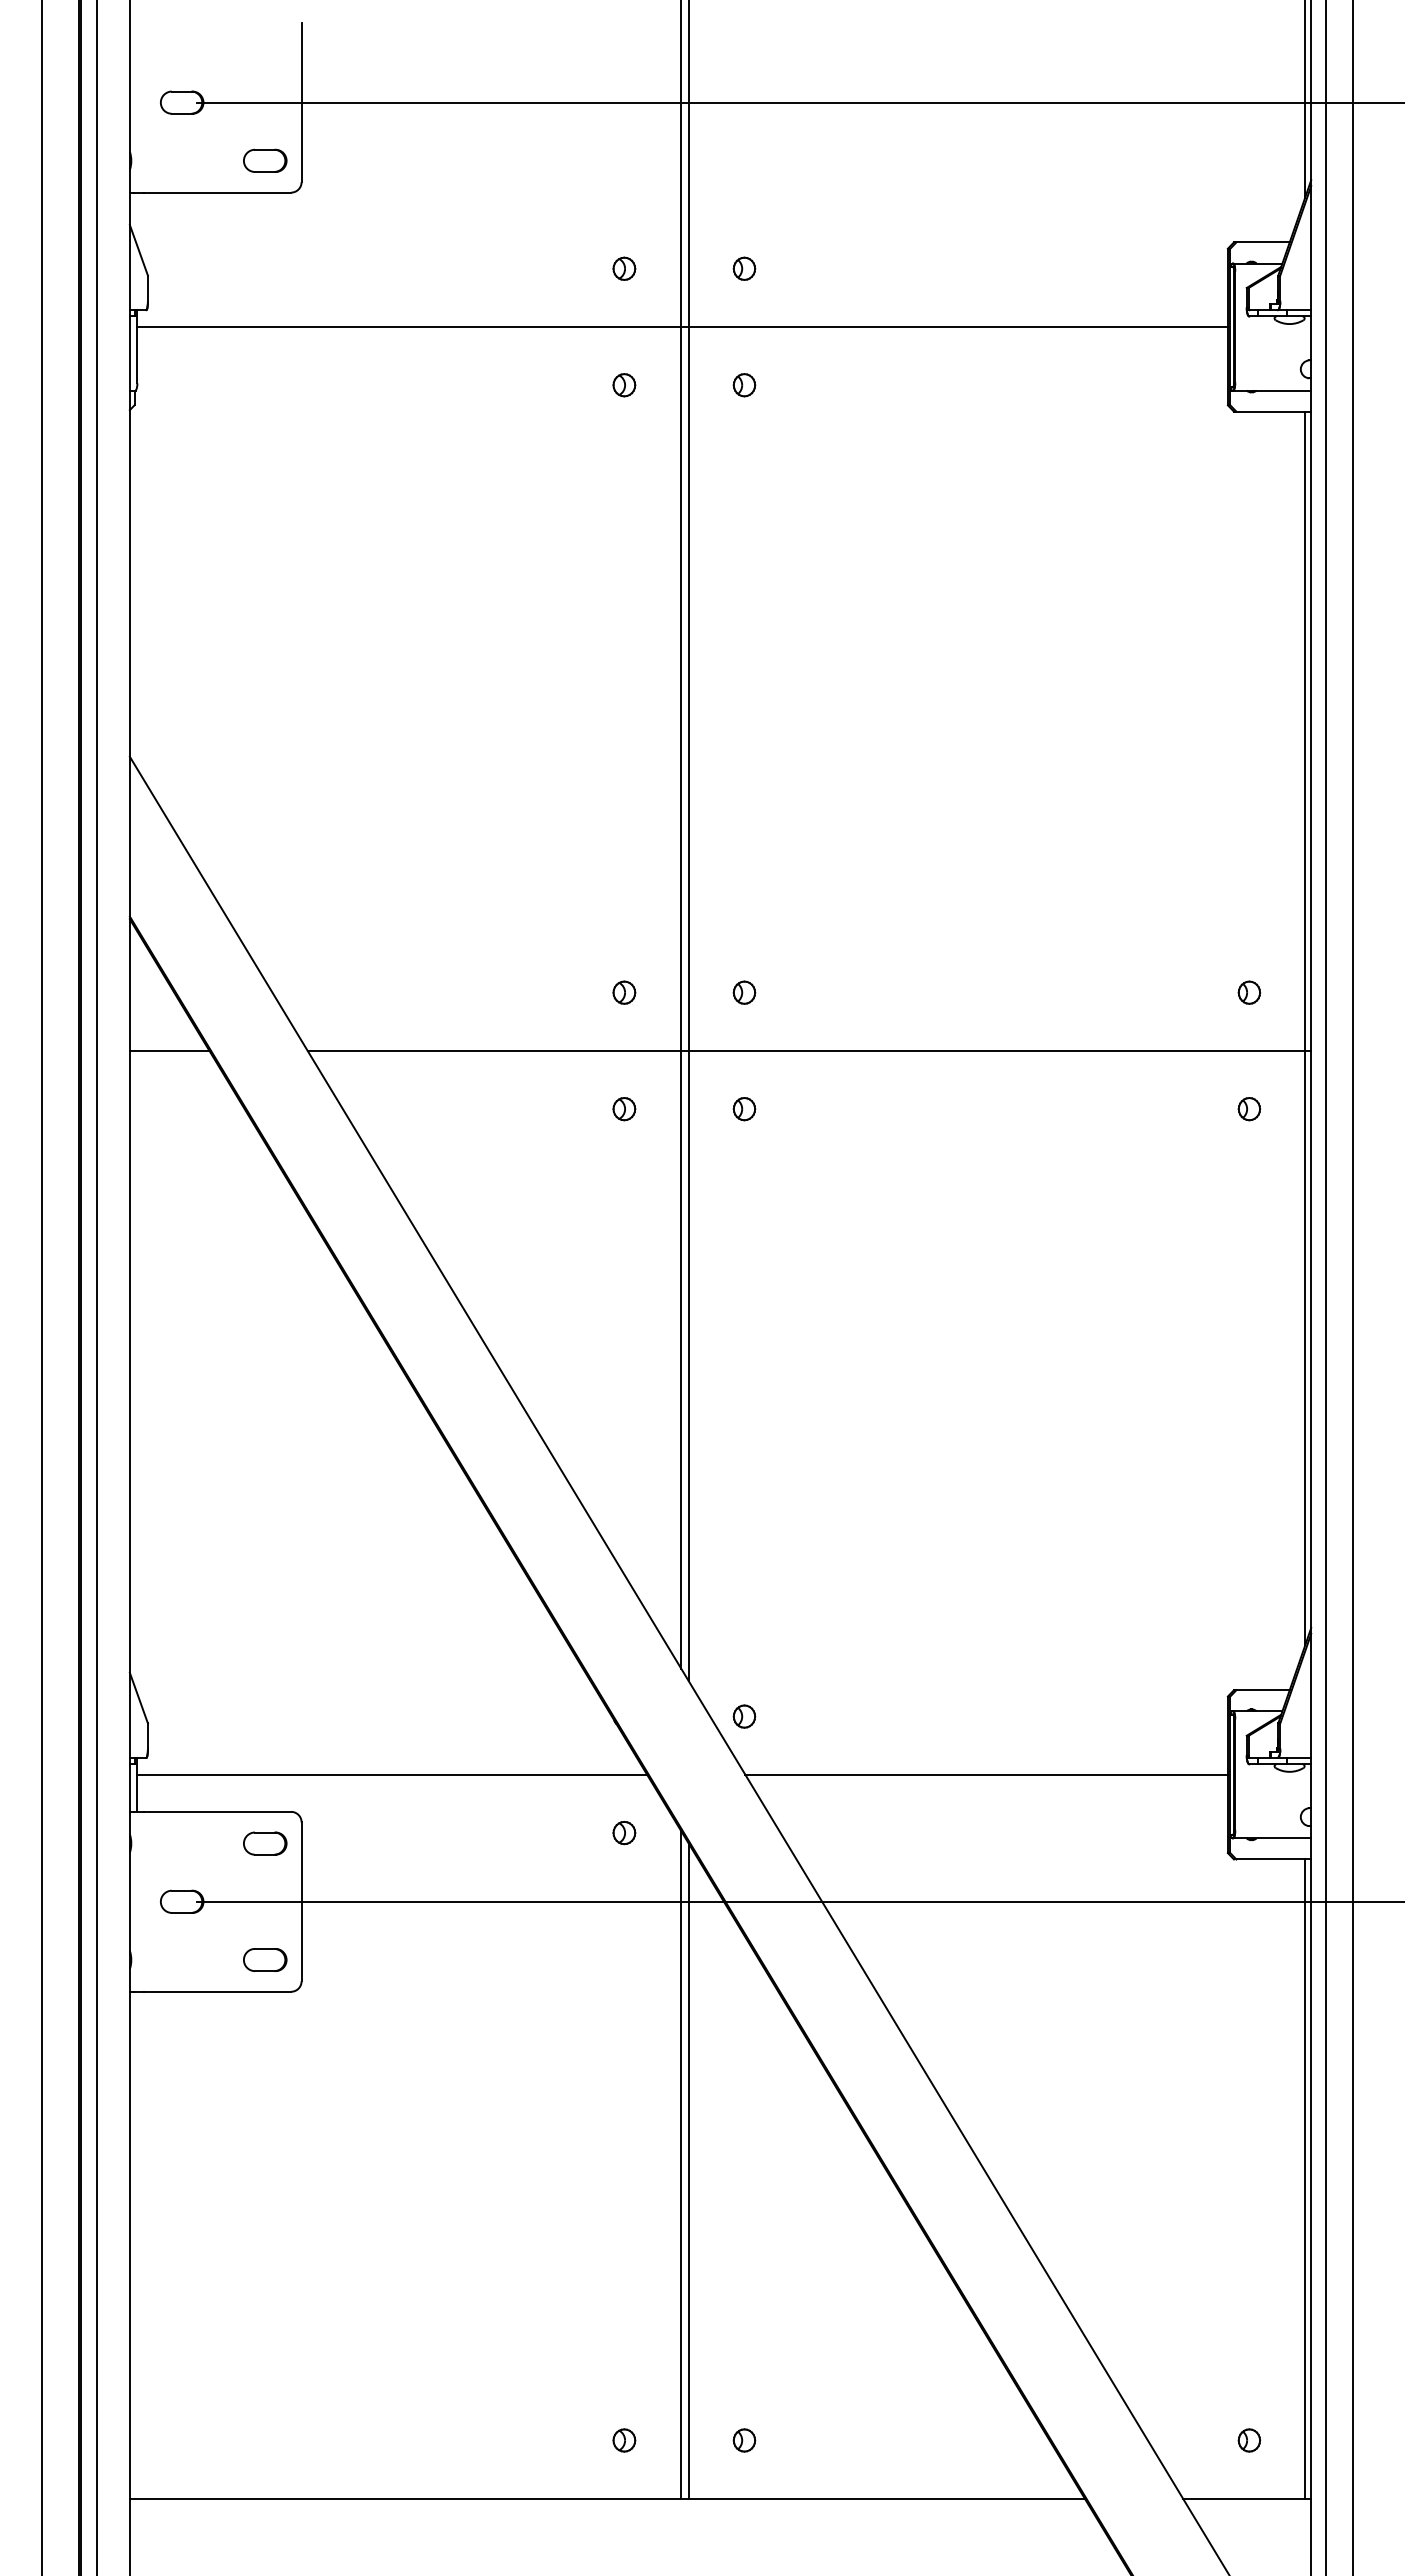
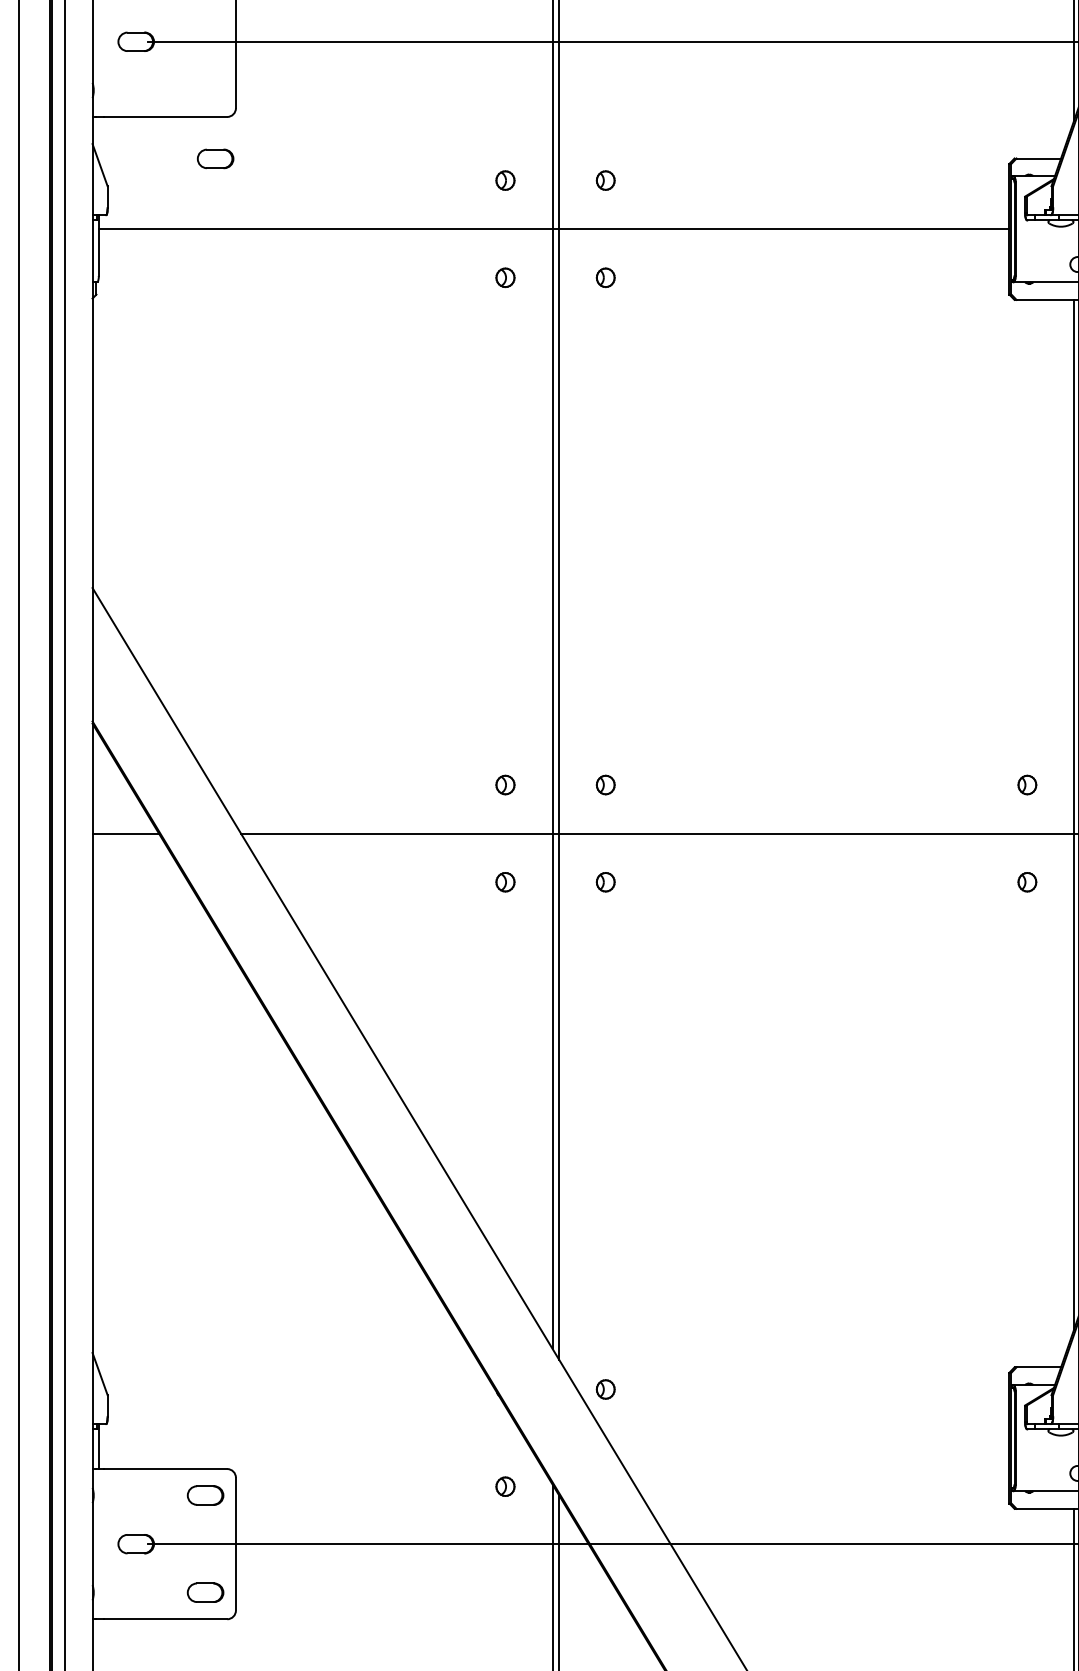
part: (265, 160) -> (215, 158), moved
line: (392, 1774) -> (311, 1437), removed
line: (986, 1774) -> (807, 1437), removed

